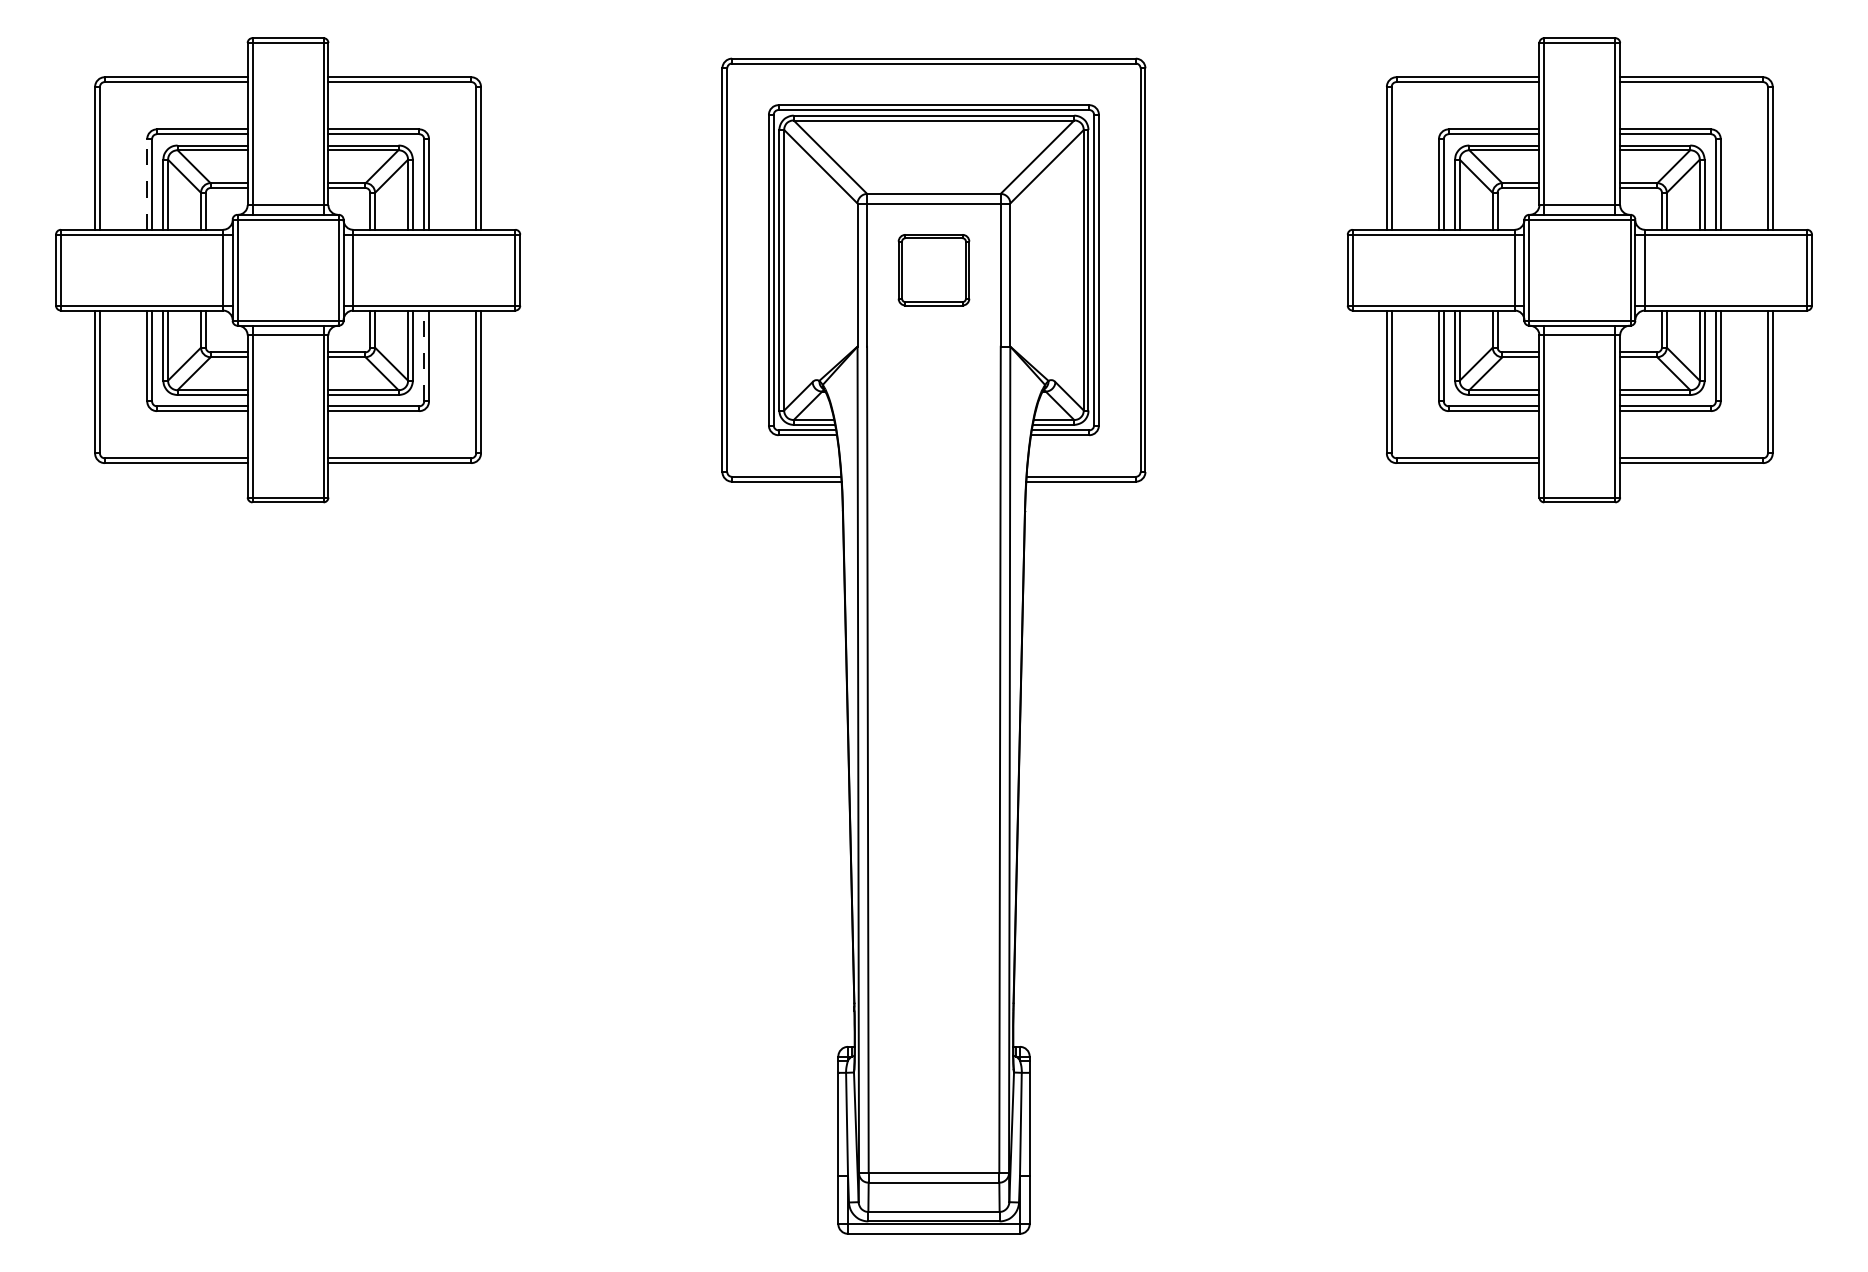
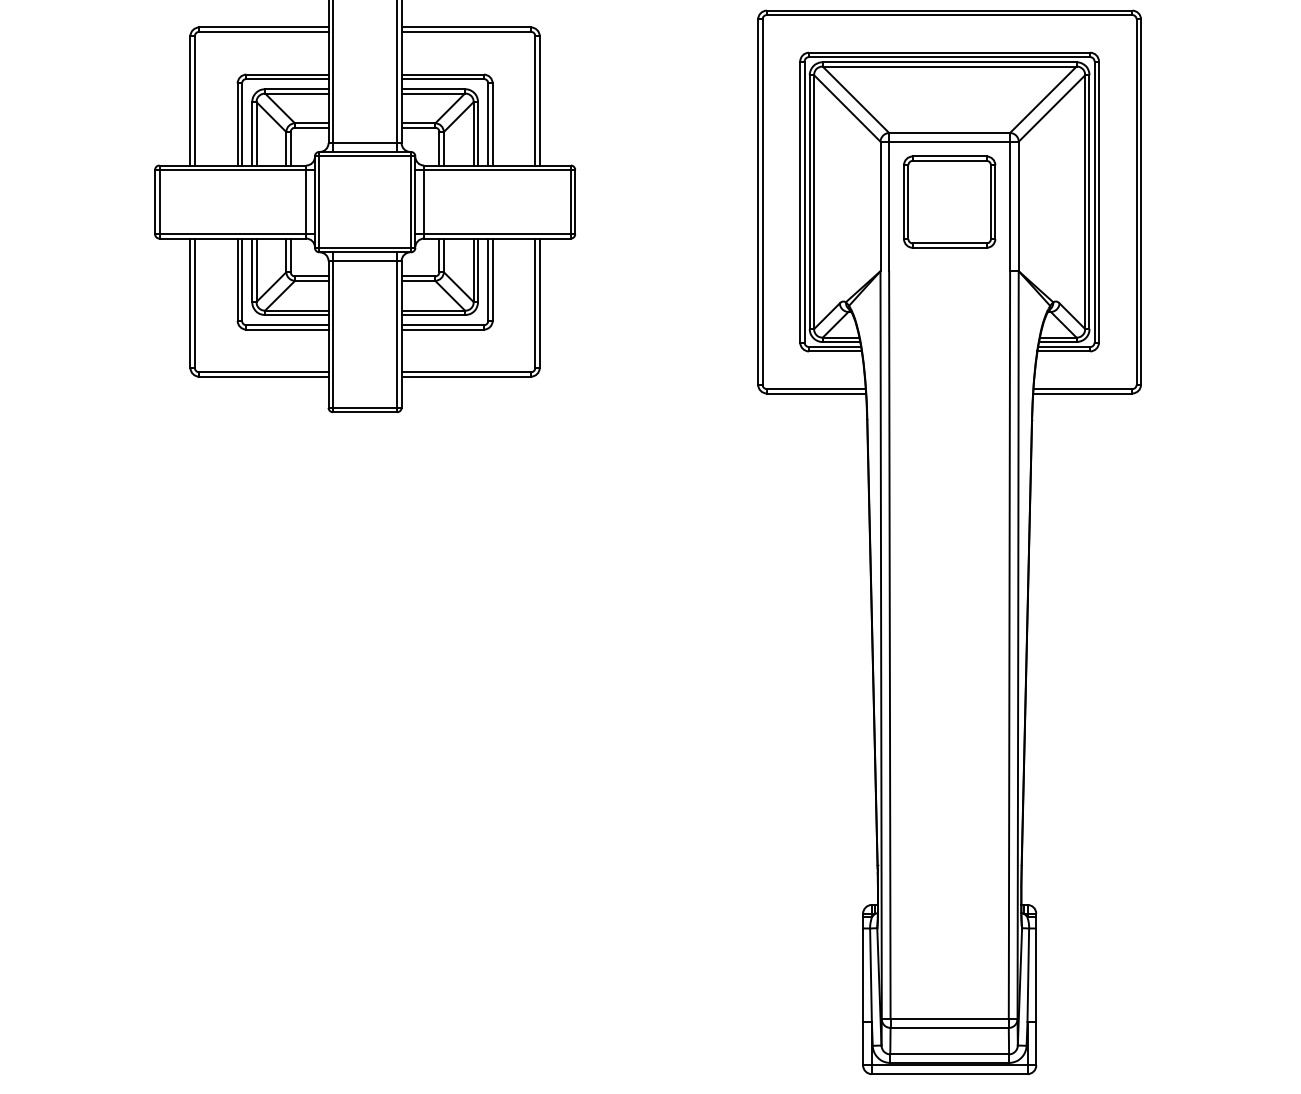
line: (147, 183) -> (237, 123), dashed -> solid
part: (933, 269) -> (949, 201), size x1.43
line: (424, 355) -> (488, 279), dashed -> solid

